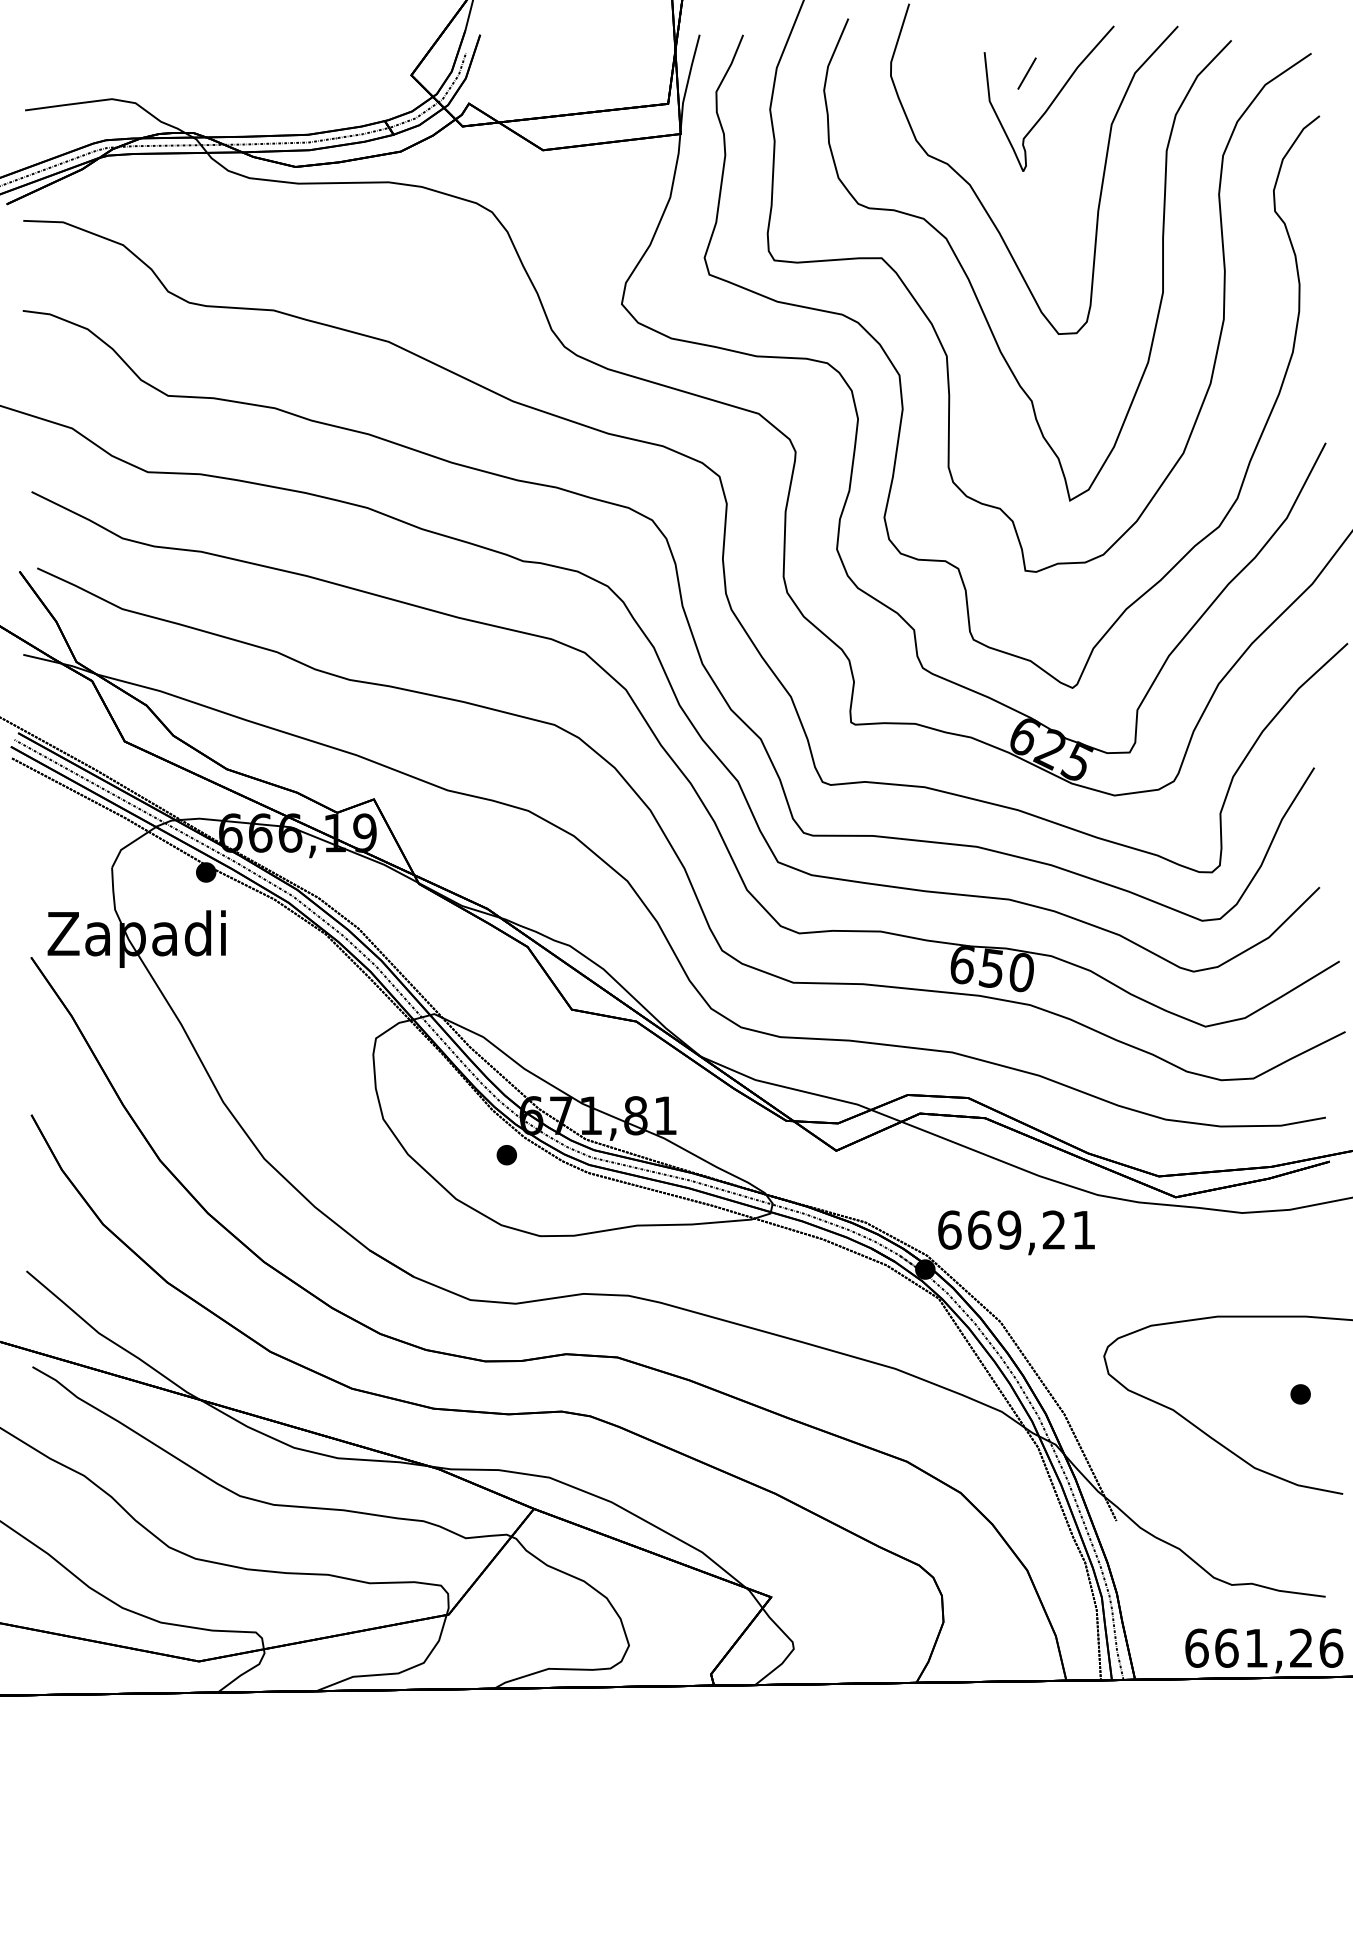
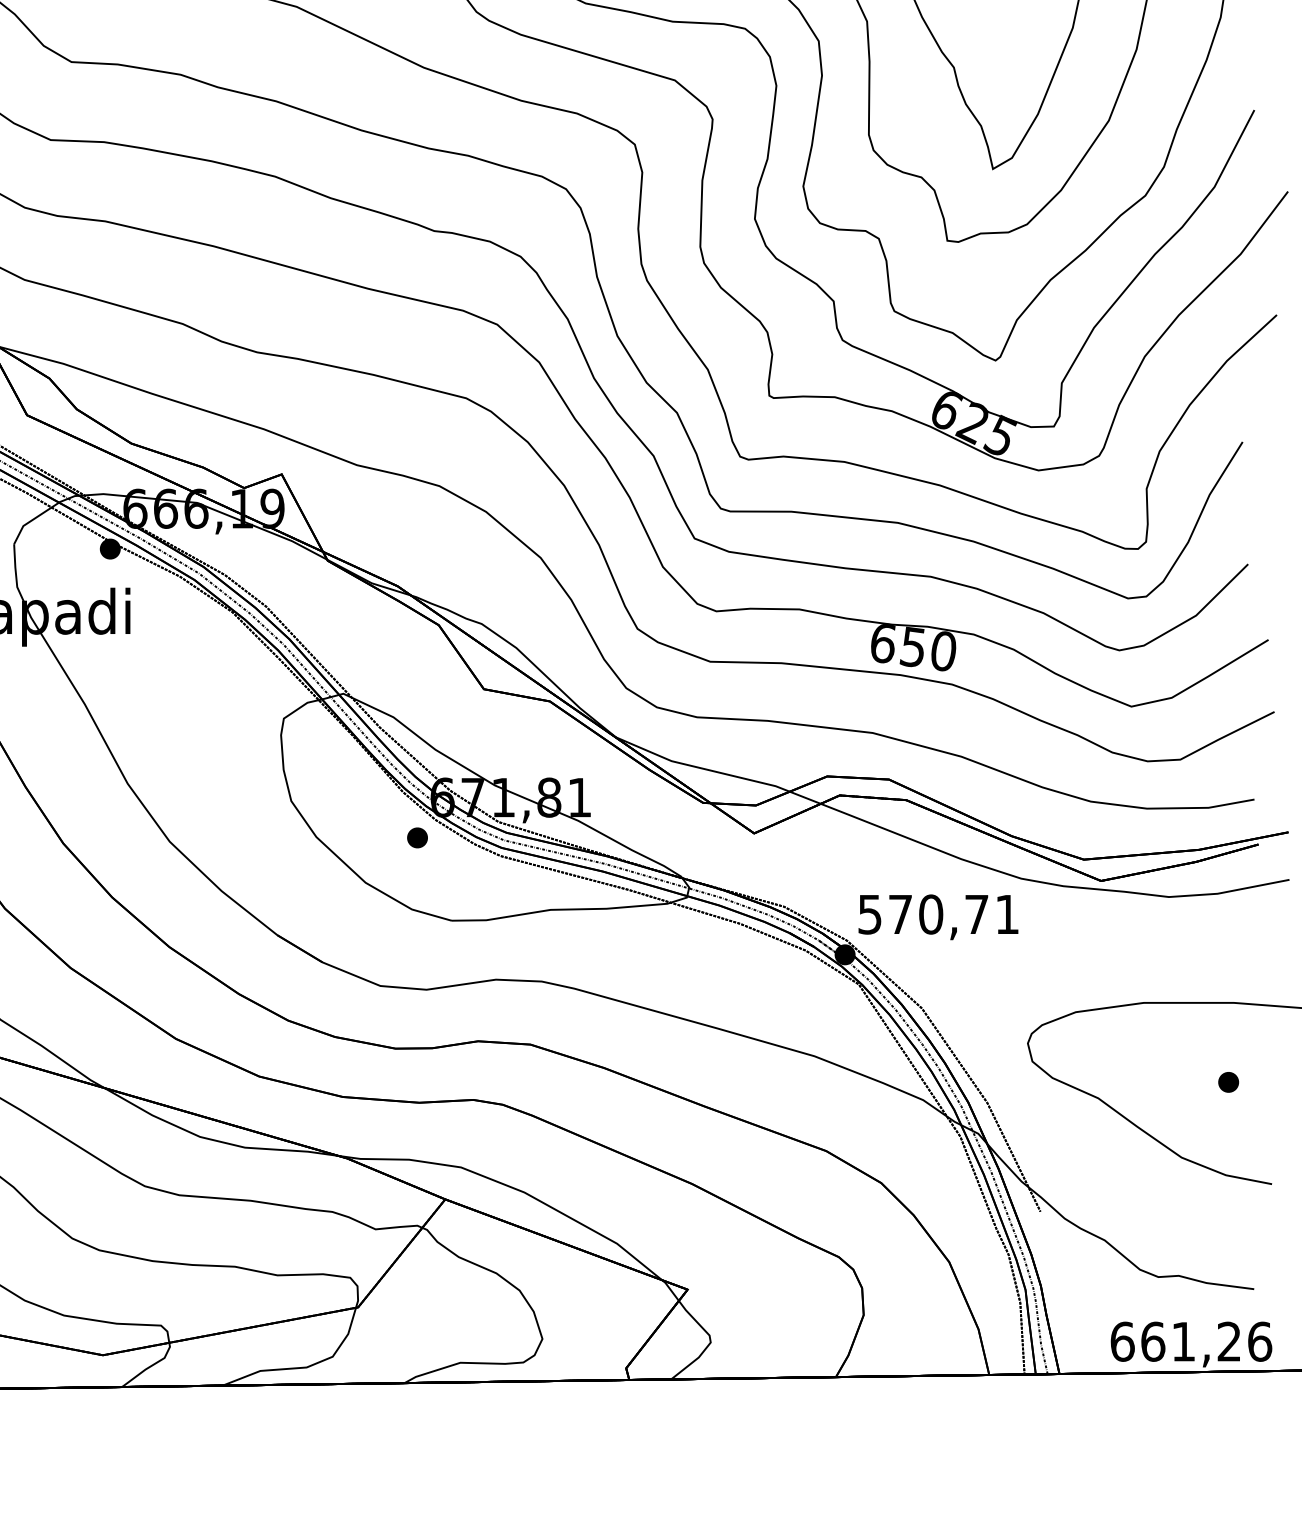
text: (1001, 1229) -> (922, 913), 669,21 -> 570,71

